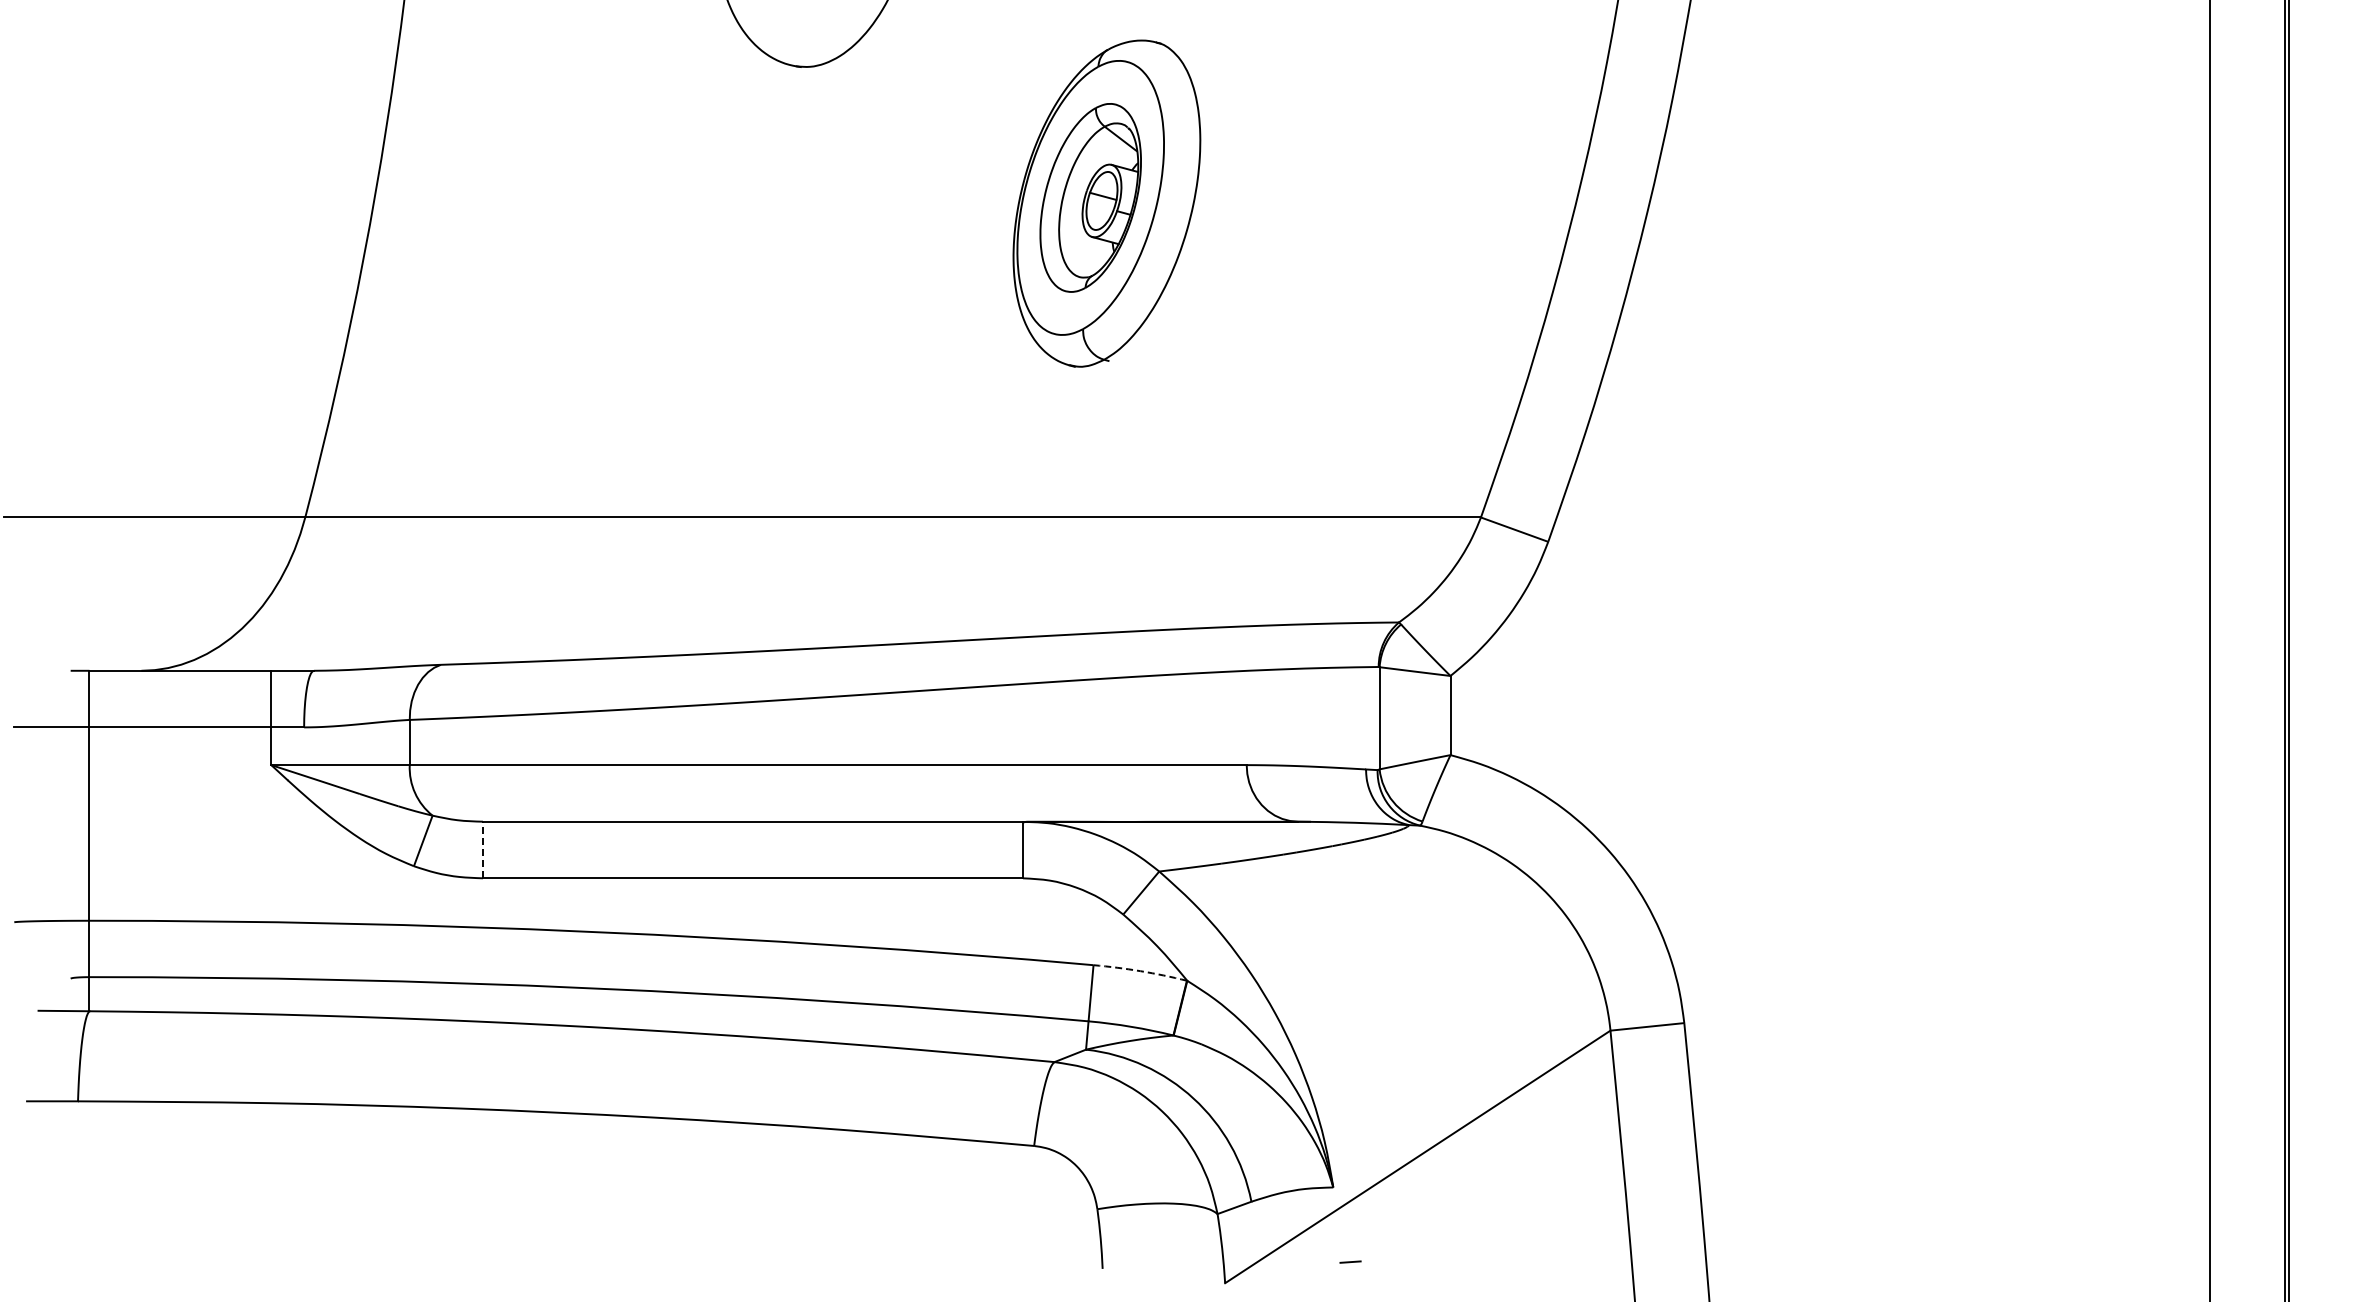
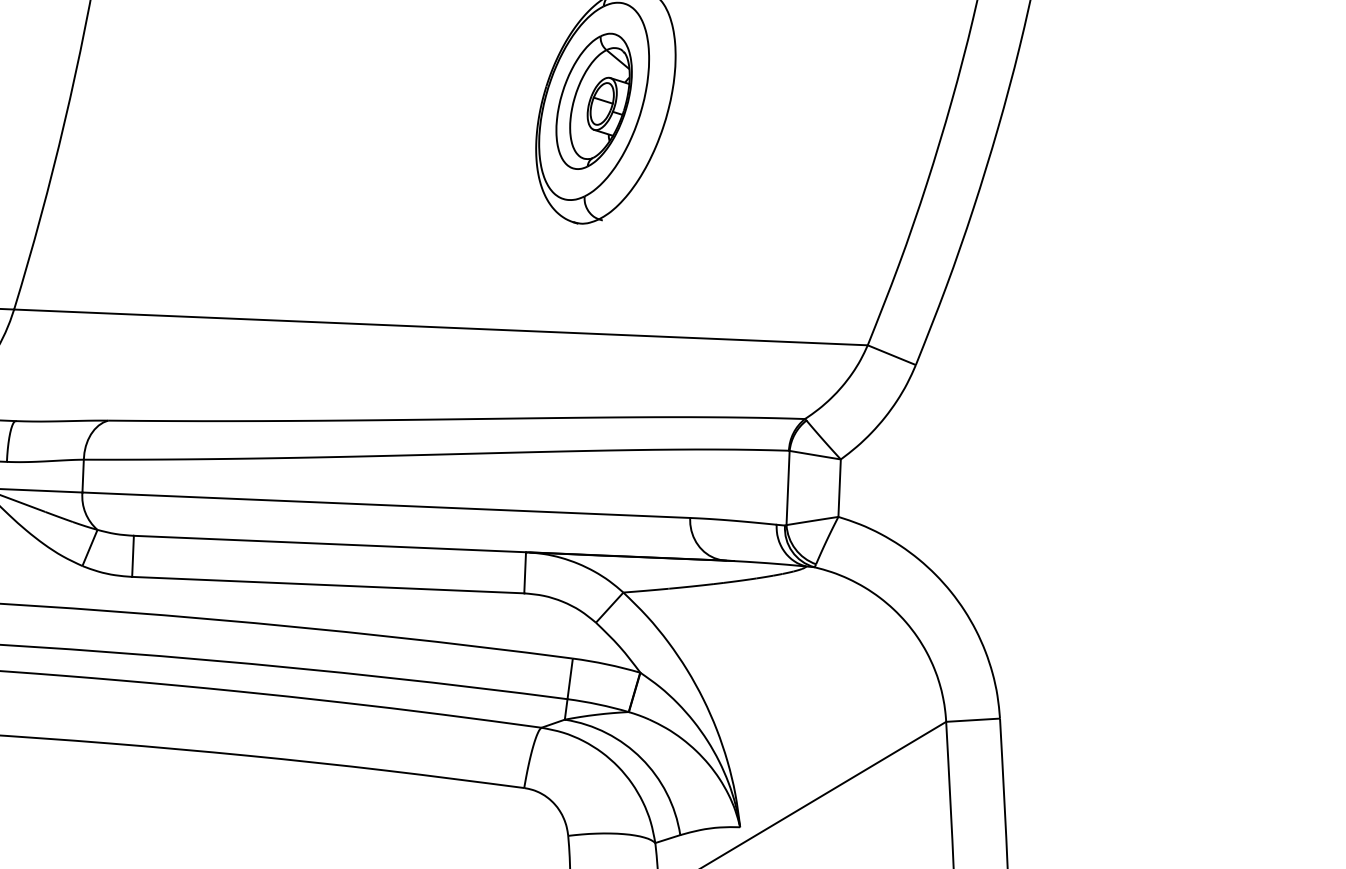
line: (482, 849) -> (132, 555), dashed -> solid
arc: (1140, 971) -> (606, 664), dashed -> solid

